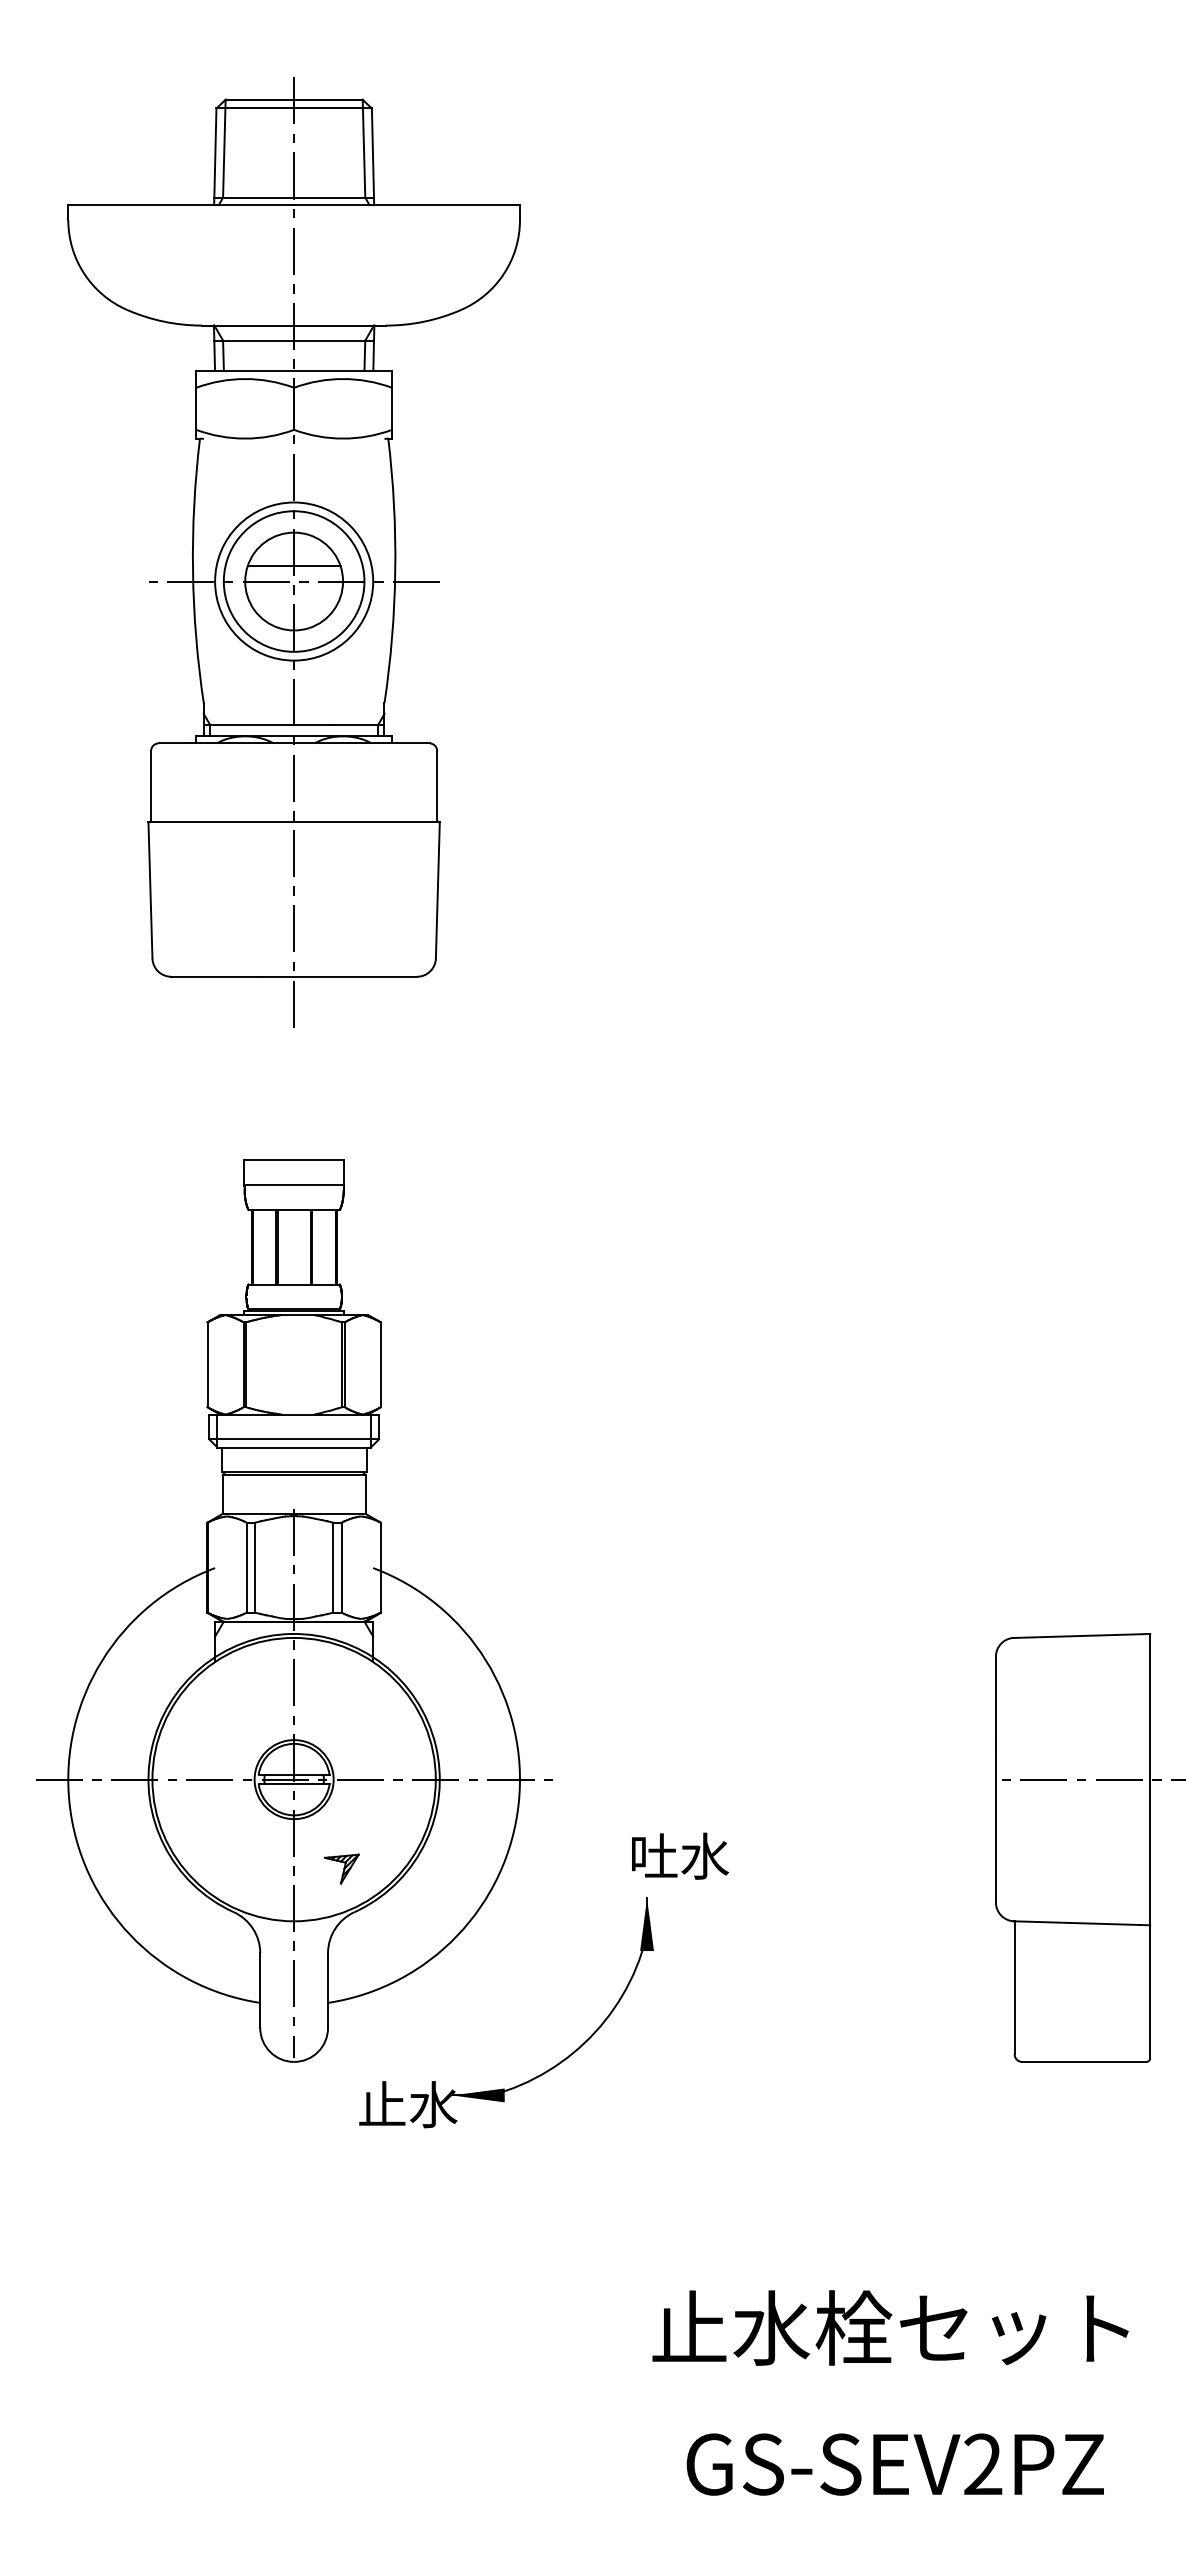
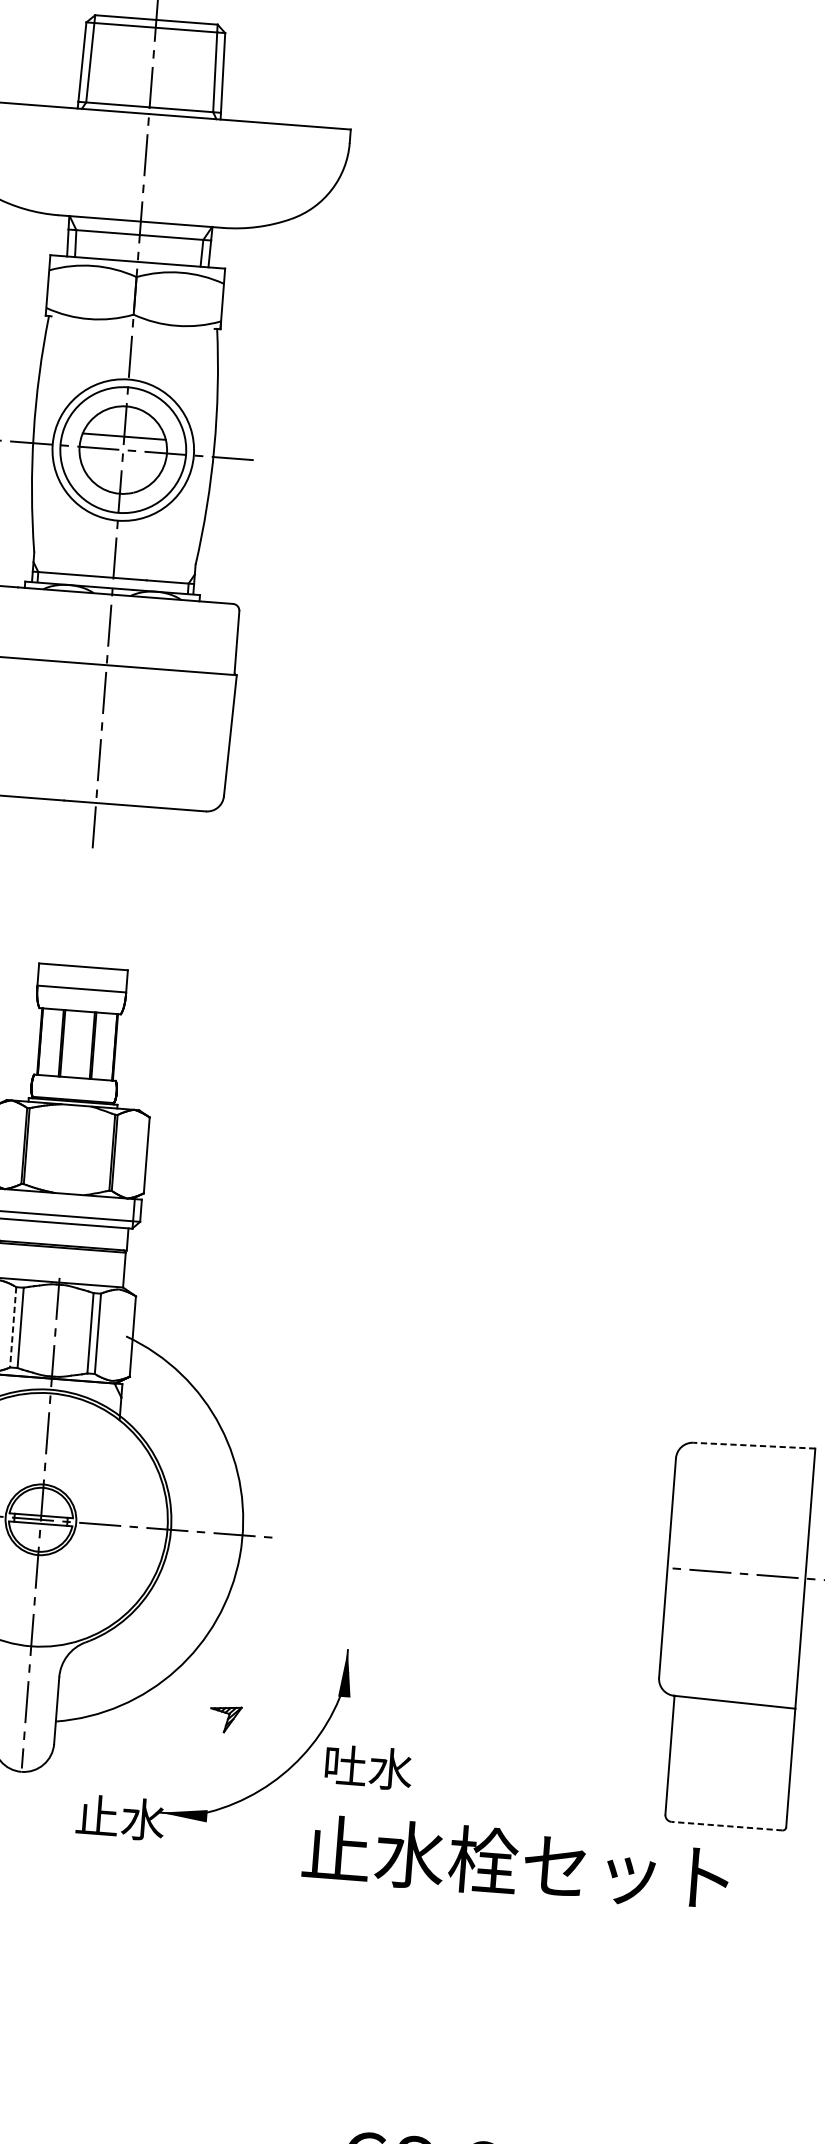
line: (246, 1567) -> (13, 1327), solid -> dashed
line: (1081, 1635) -> (753, 1445), solid -> dashed
text: (680, 1855) -> (368, 1766), moved
part: (341, 1868) -> (225, 1718), moved
line: (1083, 2061) -> (726, 1825), solid -> dashed
text: (890, 2327) -> (516, 1862), moved

